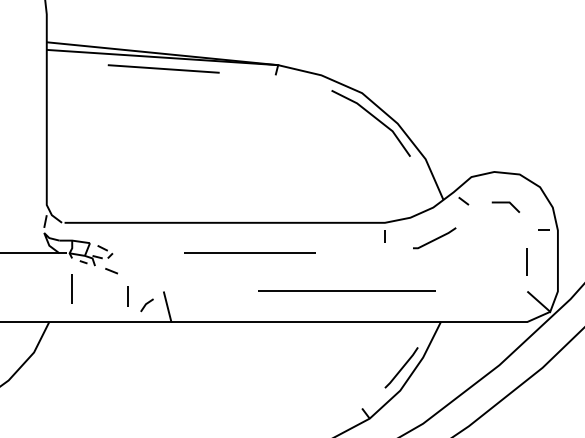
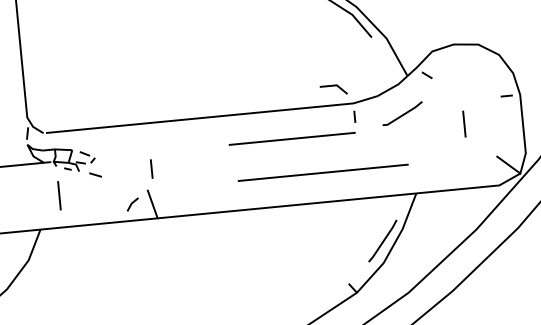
line: (505, 203) -> (333, 86), moved
line: (249, 252) -> (291, 138), moved
line: (526, 261) -> (463, 123), moved
line: (127, 296) -> (151, 169), moved

